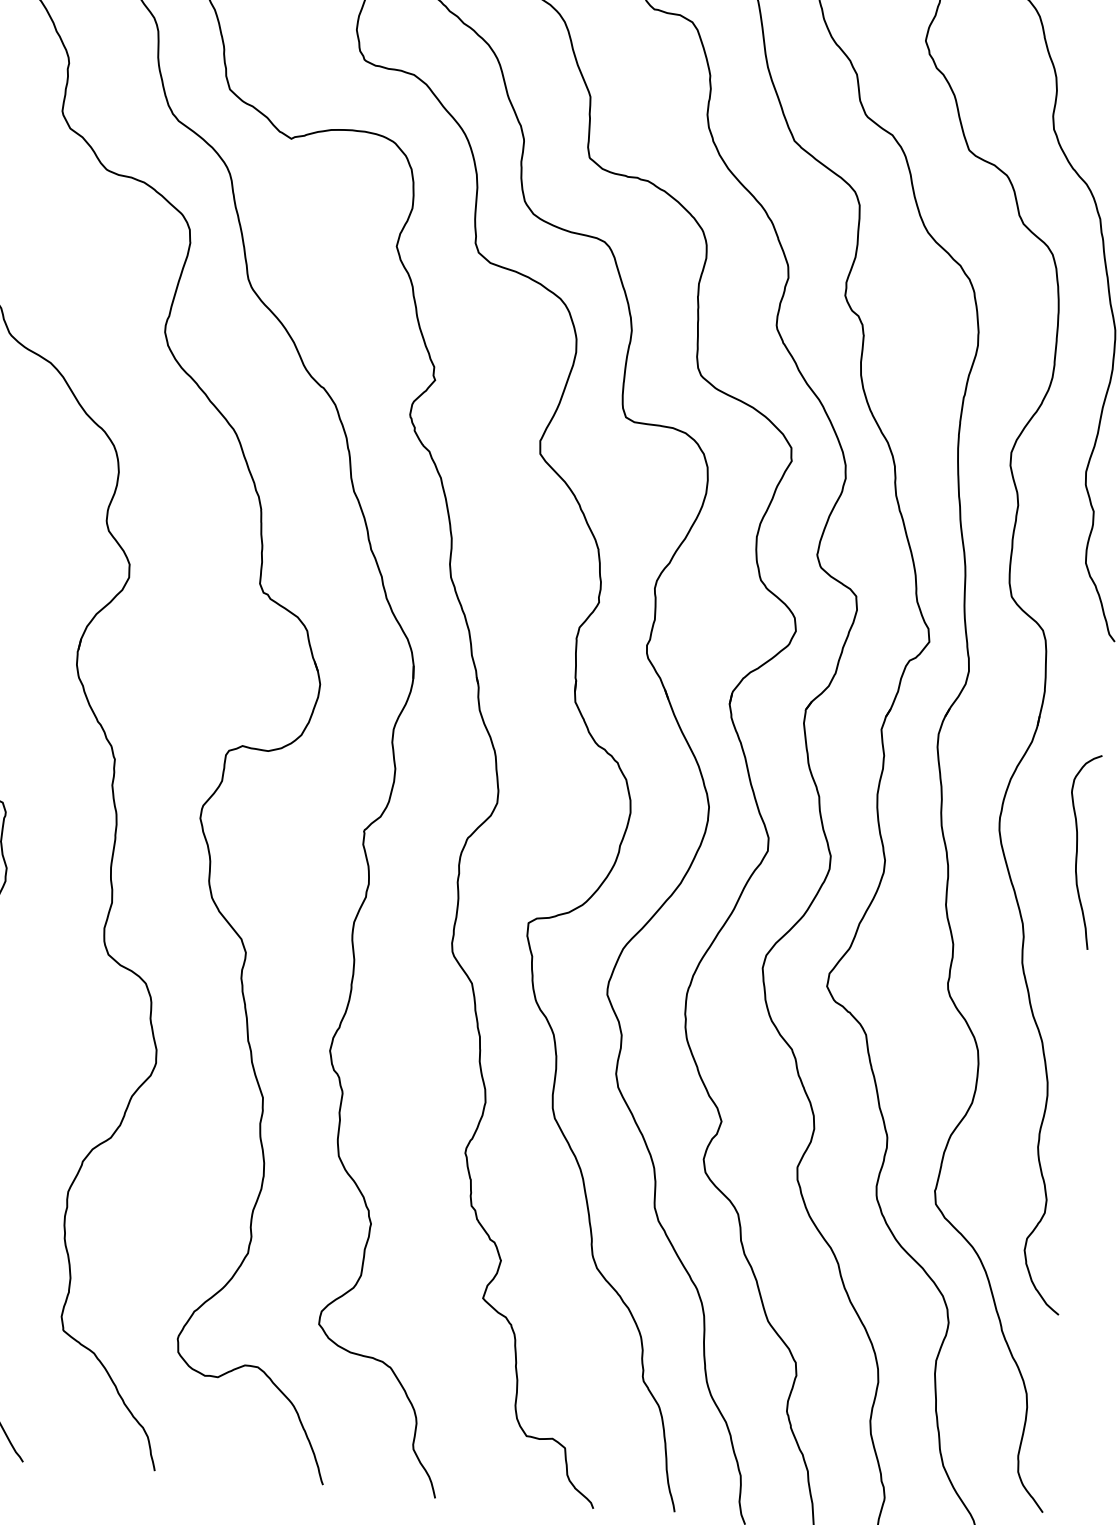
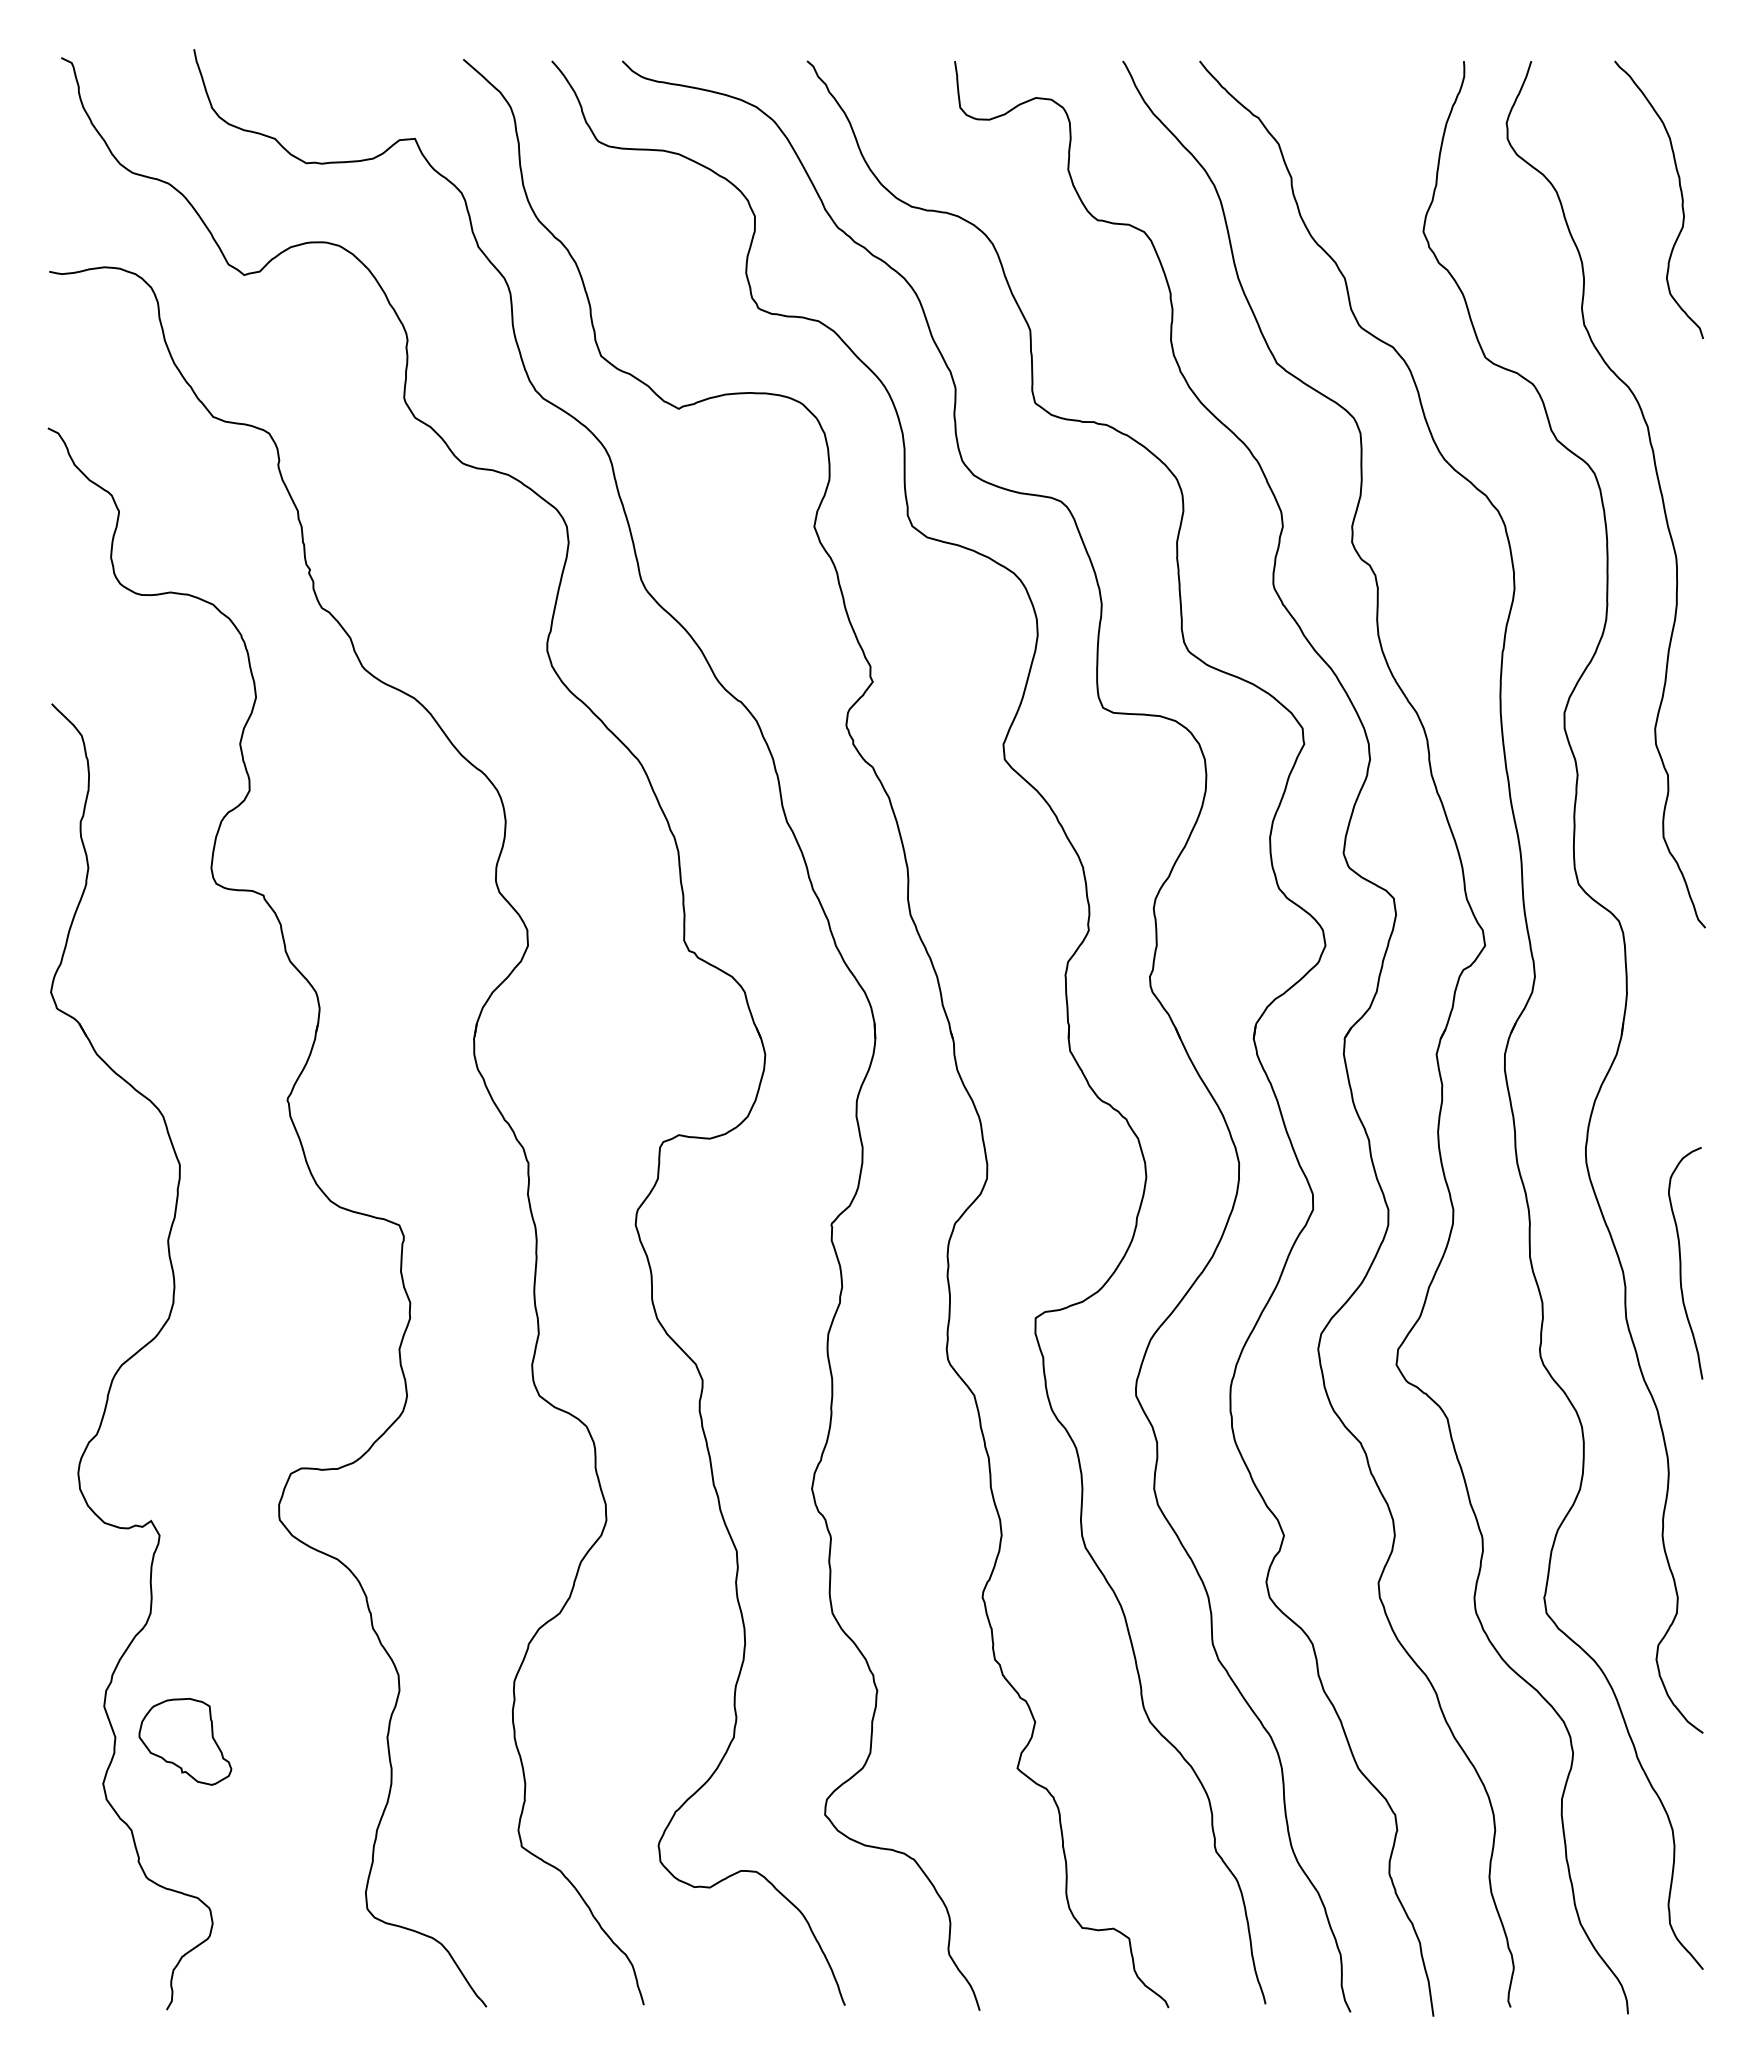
curve: (1077, 851) -> (1681, 1263), moved

